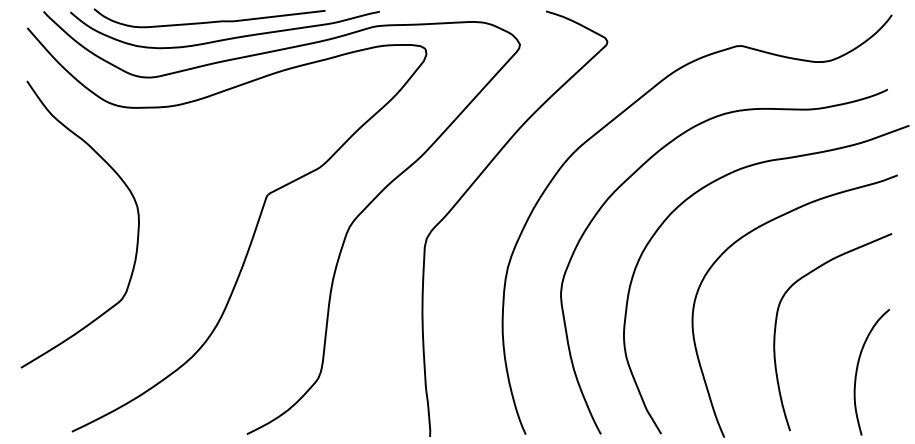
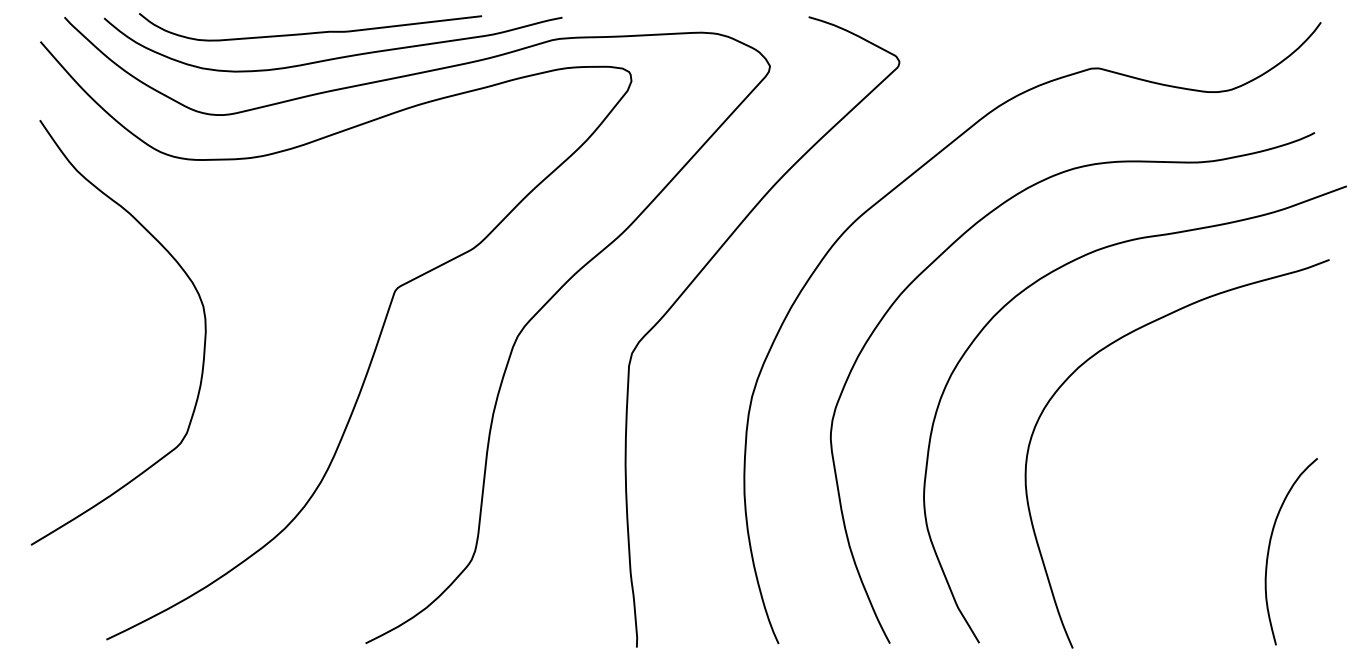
curve: (776, 328) -> (1149, 486), removed

